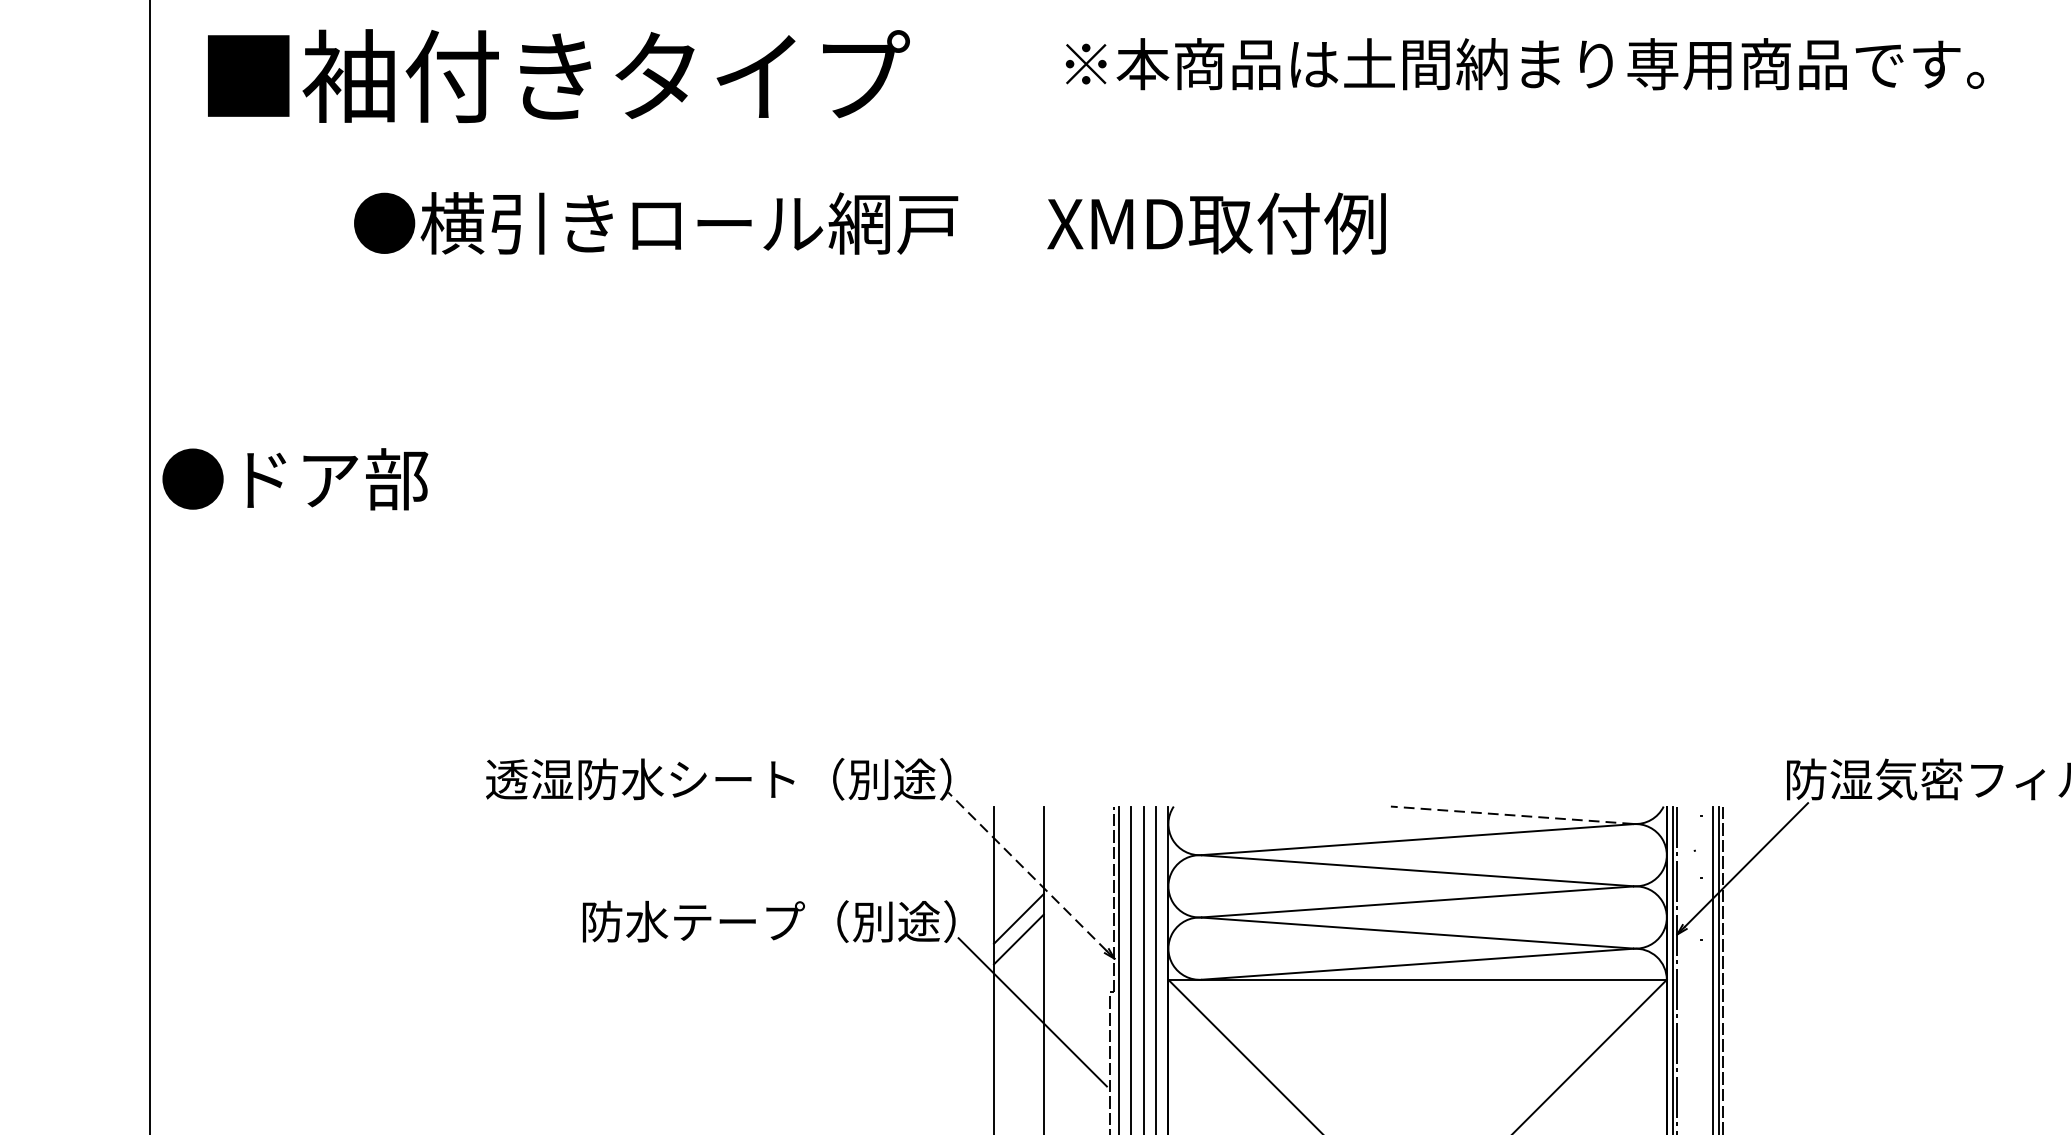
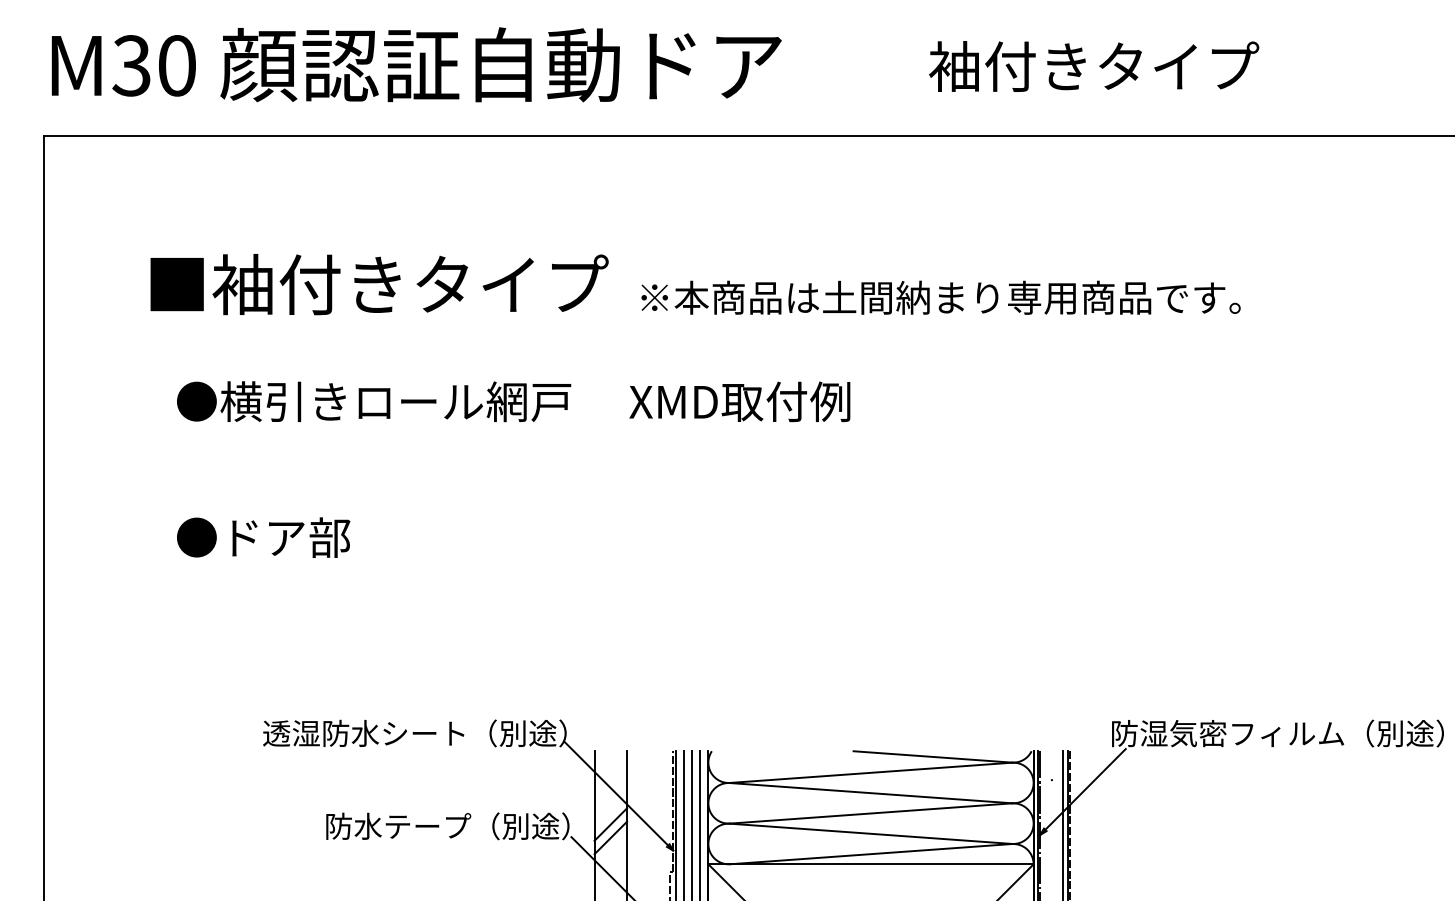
text: (1524, 63) -> (940, 297), moved
text: (558, 75) -> (379, 284), moved
text: (869, 223) -> (513, 401), moved
text: (295, 479) -> (263, 537), moved
line: (1511, 814) -> (932, 756), dashed -> solid
line: (1027, 871) -> (616, 793), dashed -> solid

